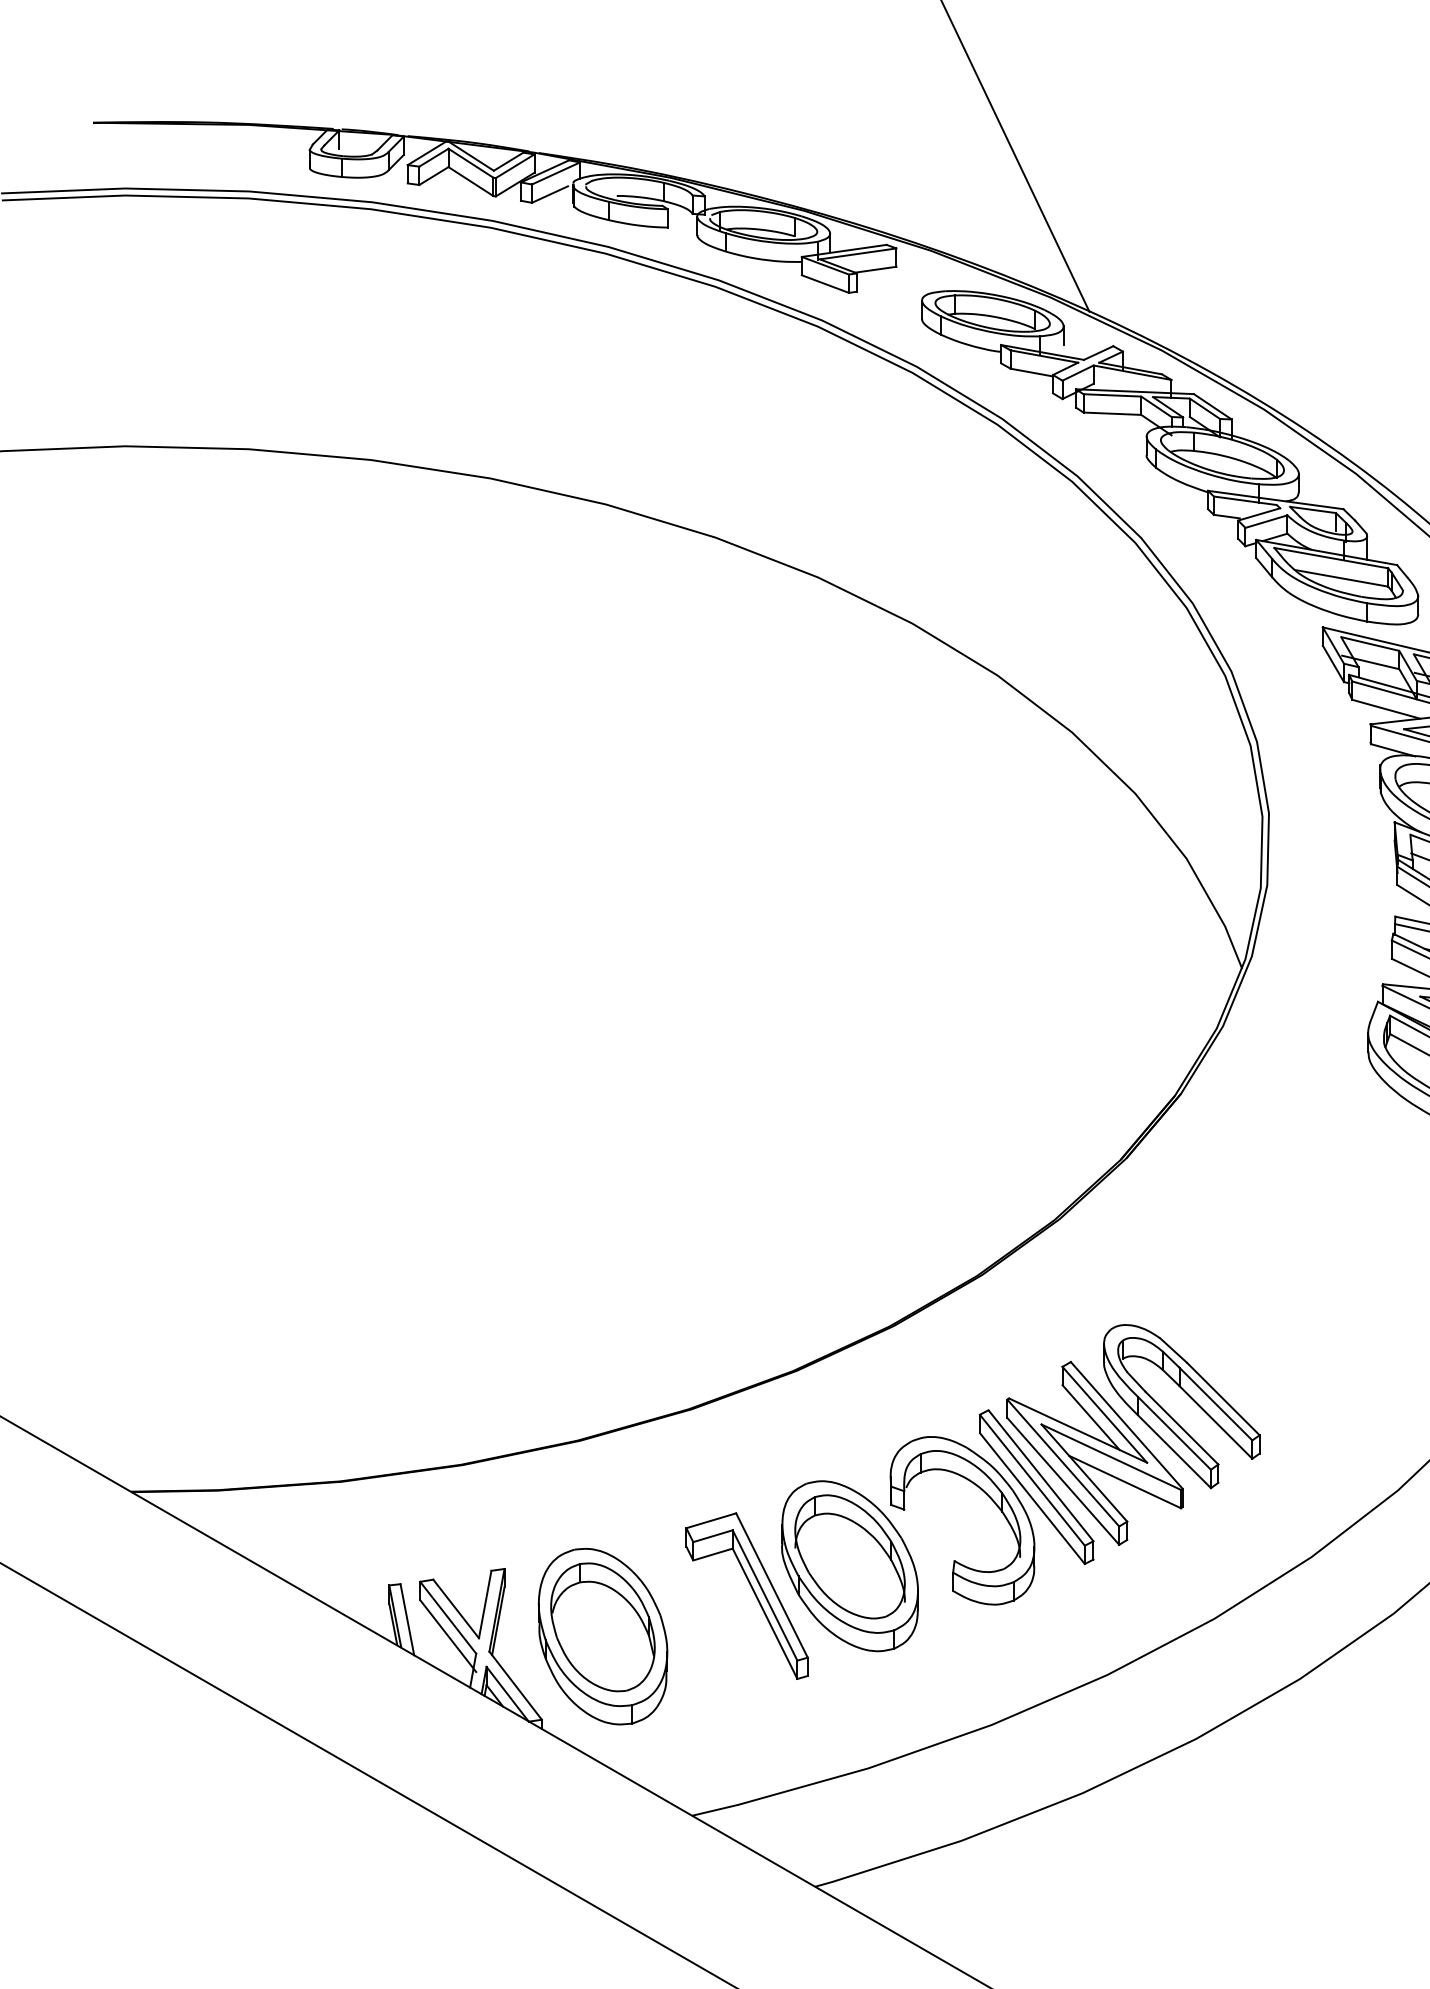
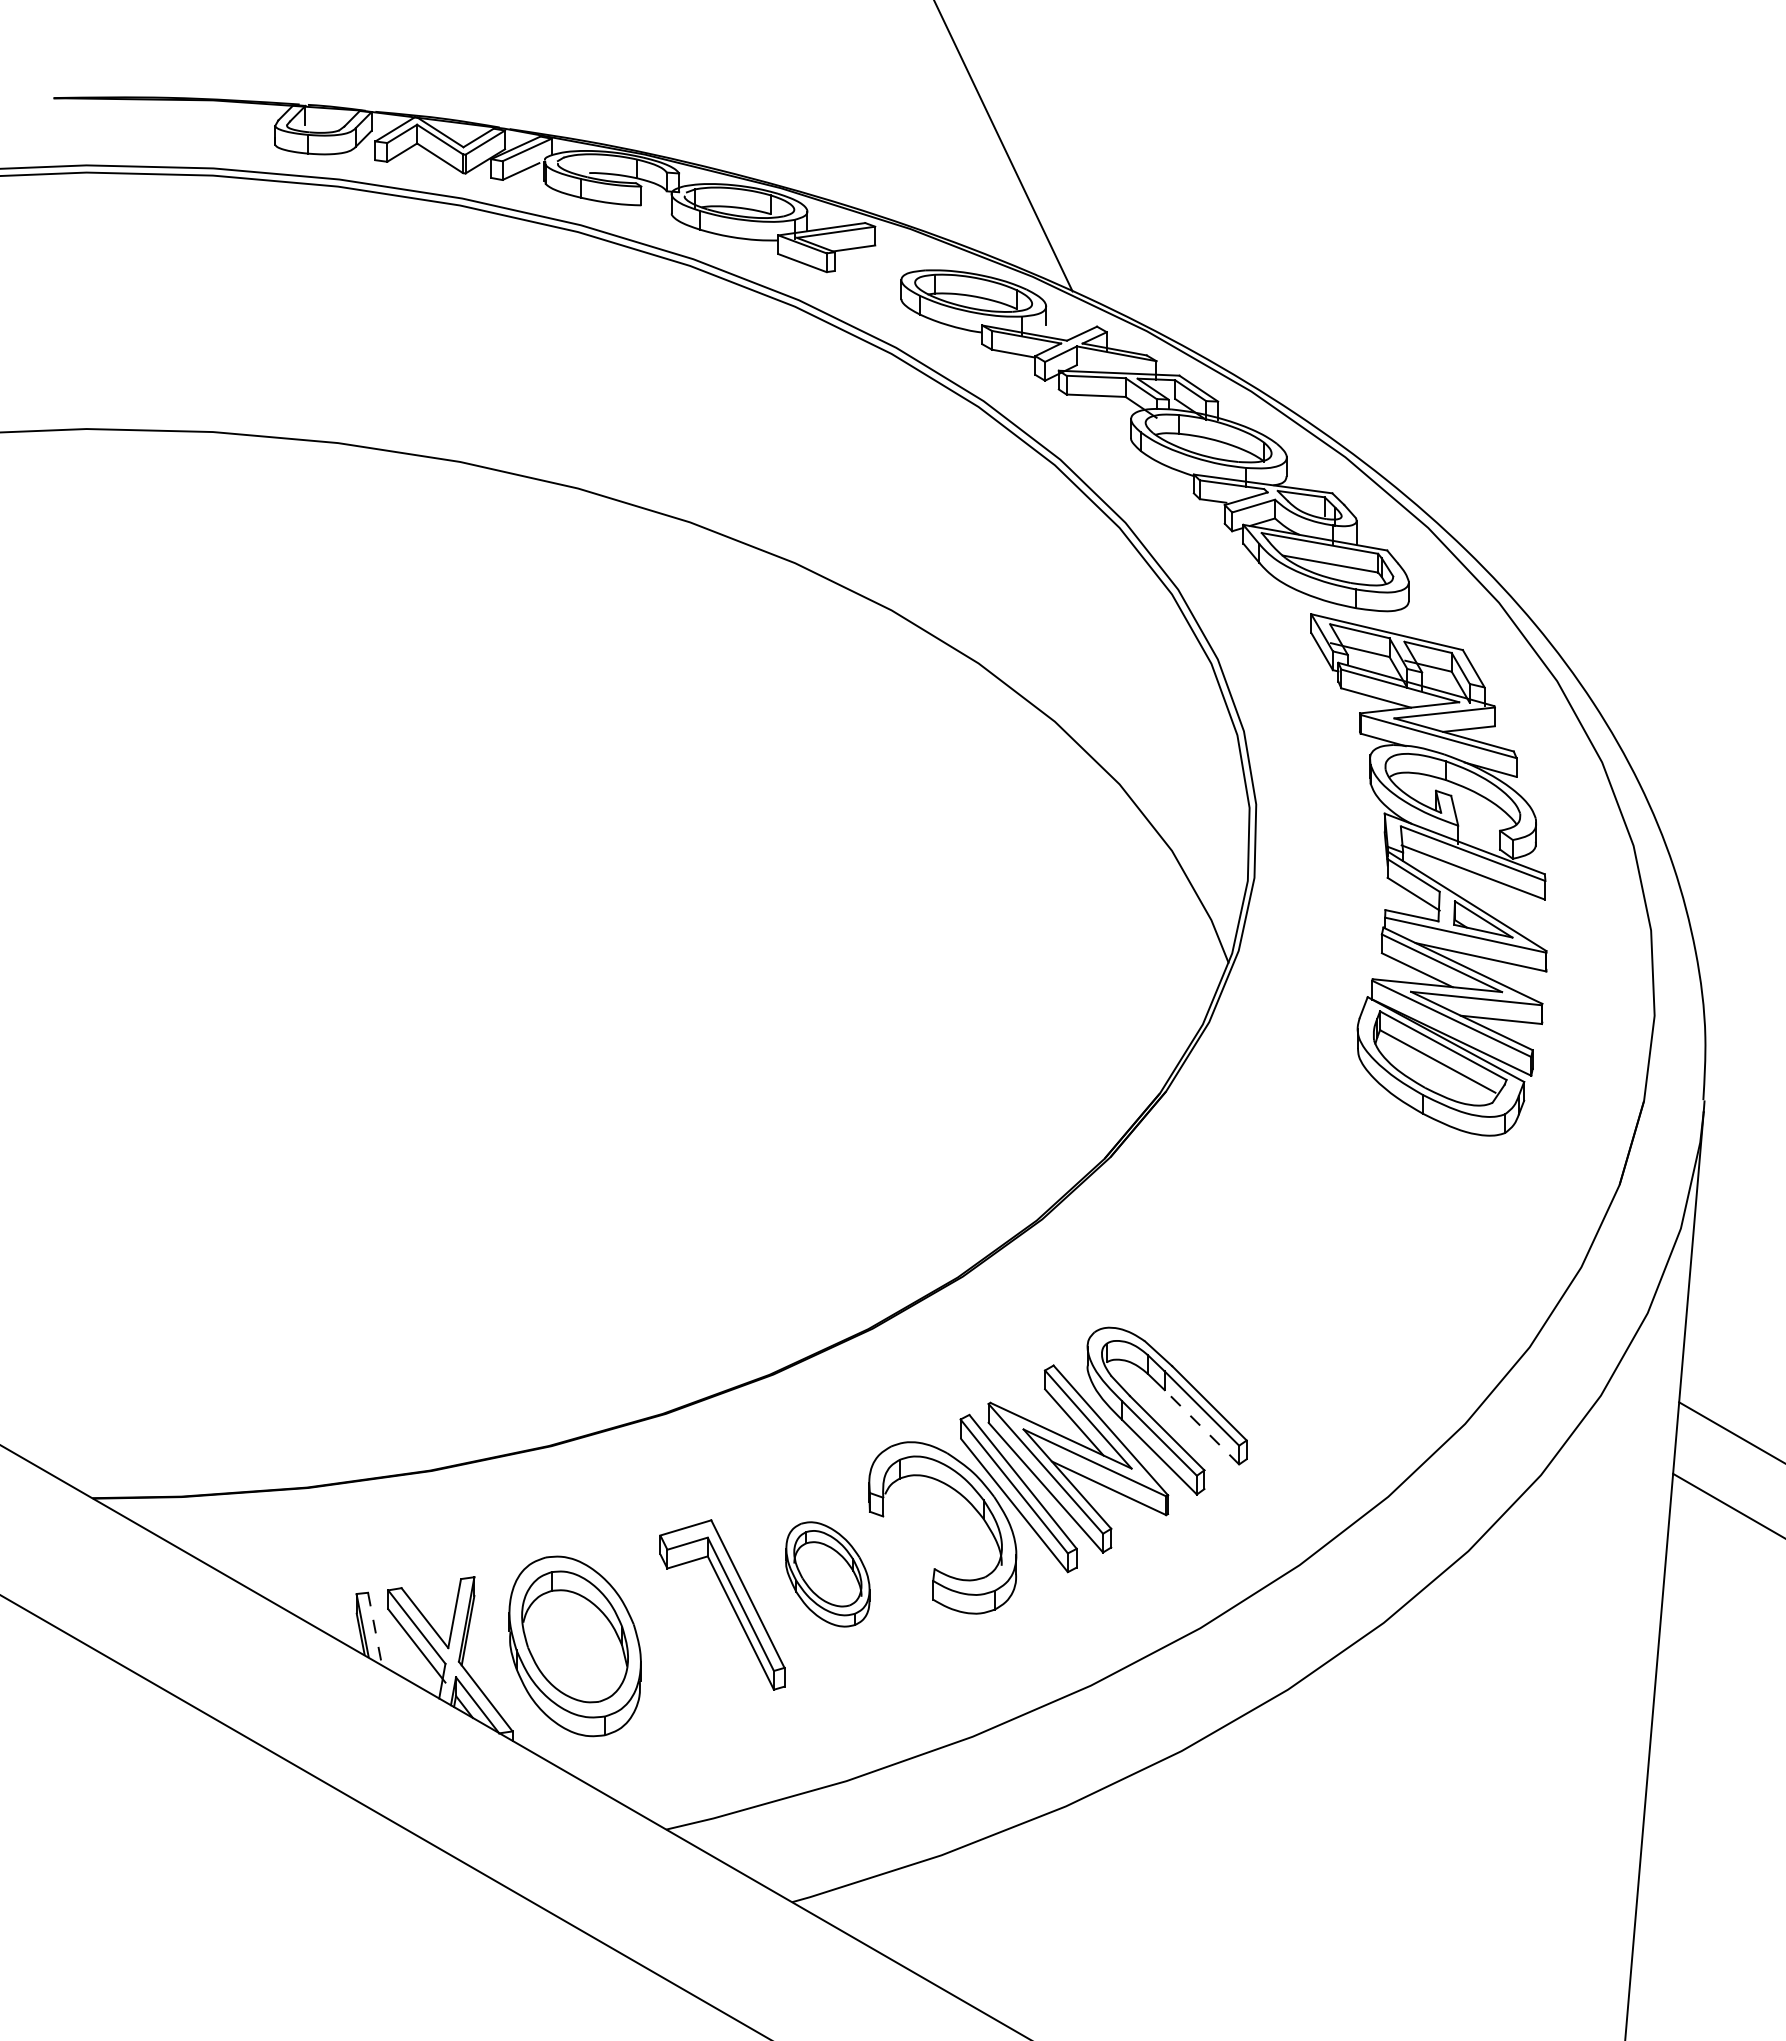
line: (1215, 1422) -> (1201, 1427), solid -> dashed
part: (849, 1566) -> (827, 1574), size x0.6
line: (407, 1620) -> (375, 1629), solid -> dashed

